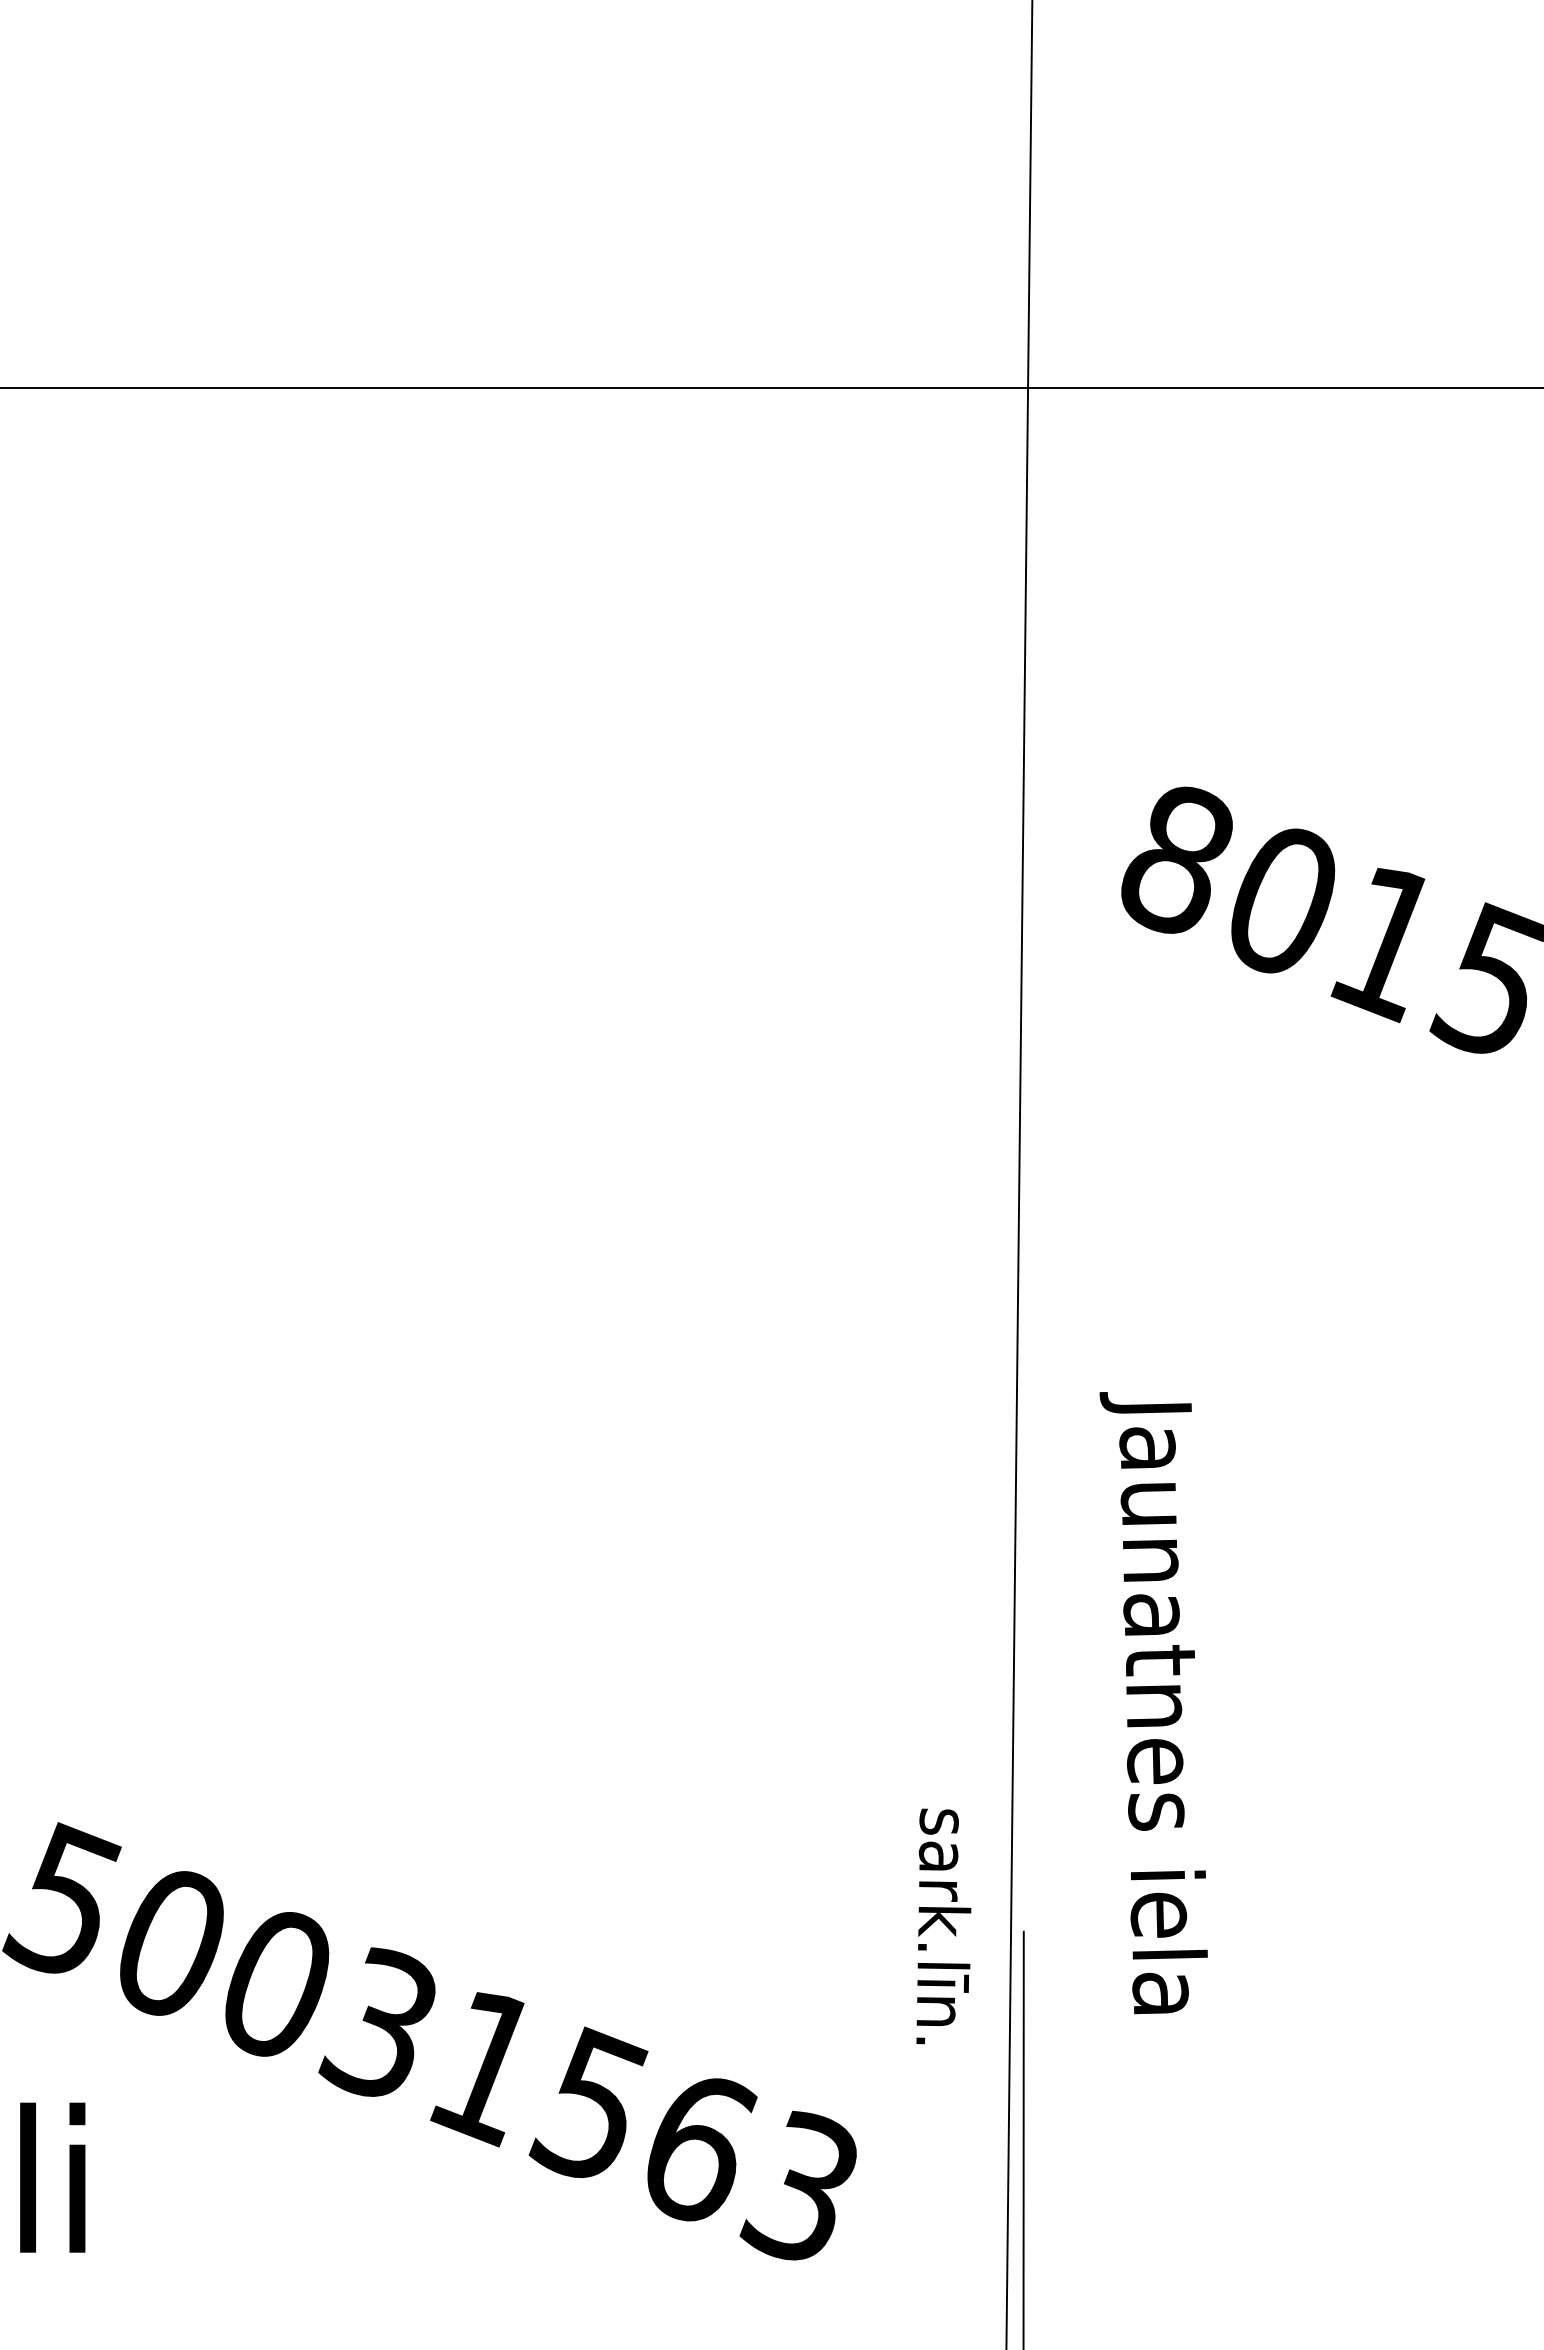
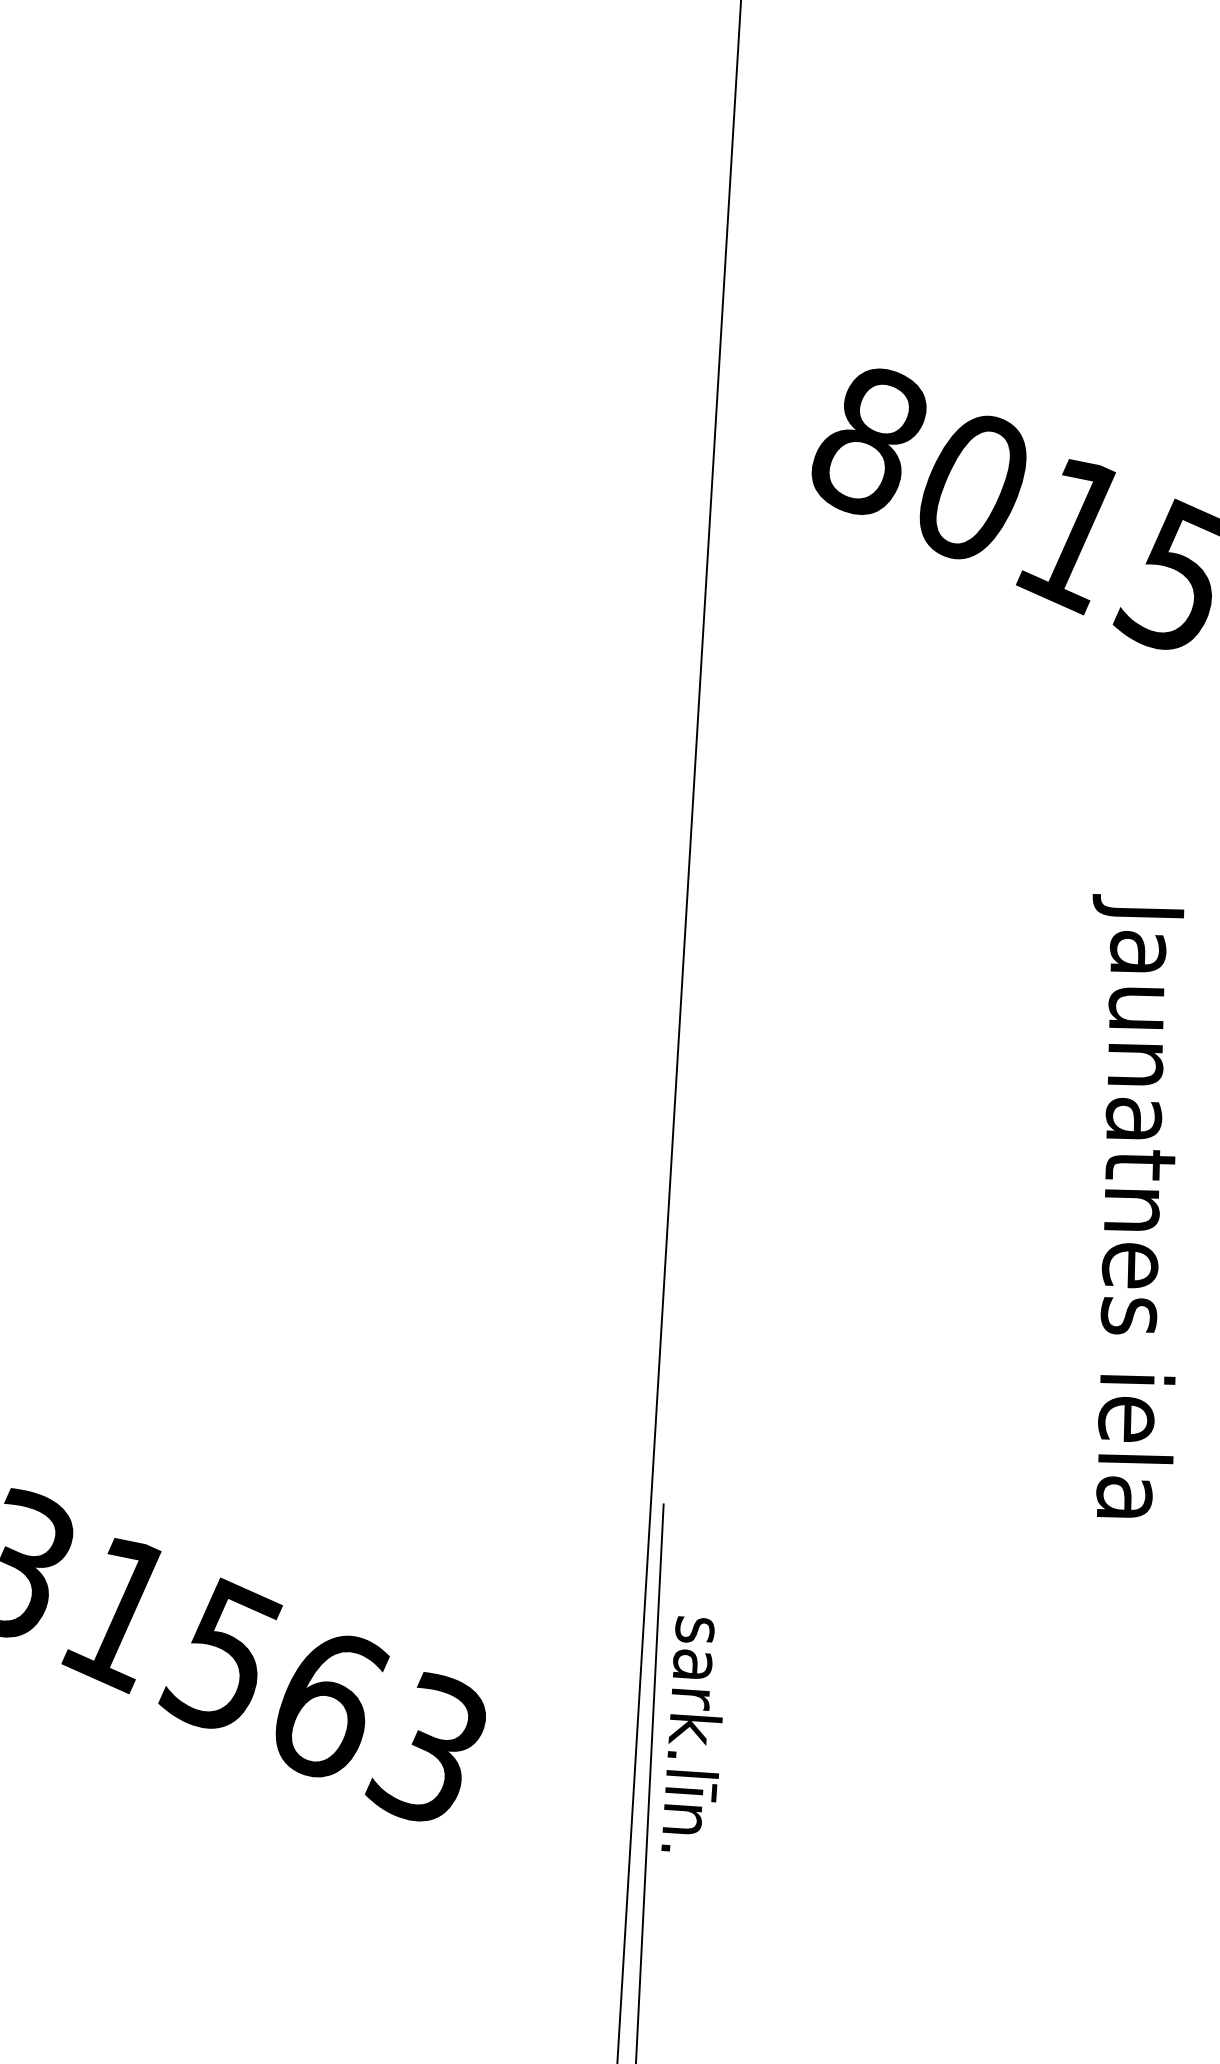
text: (1153, 1703) -> (1131, 1207), moved
text: (943, 1926) -> (694, 1734), moved

